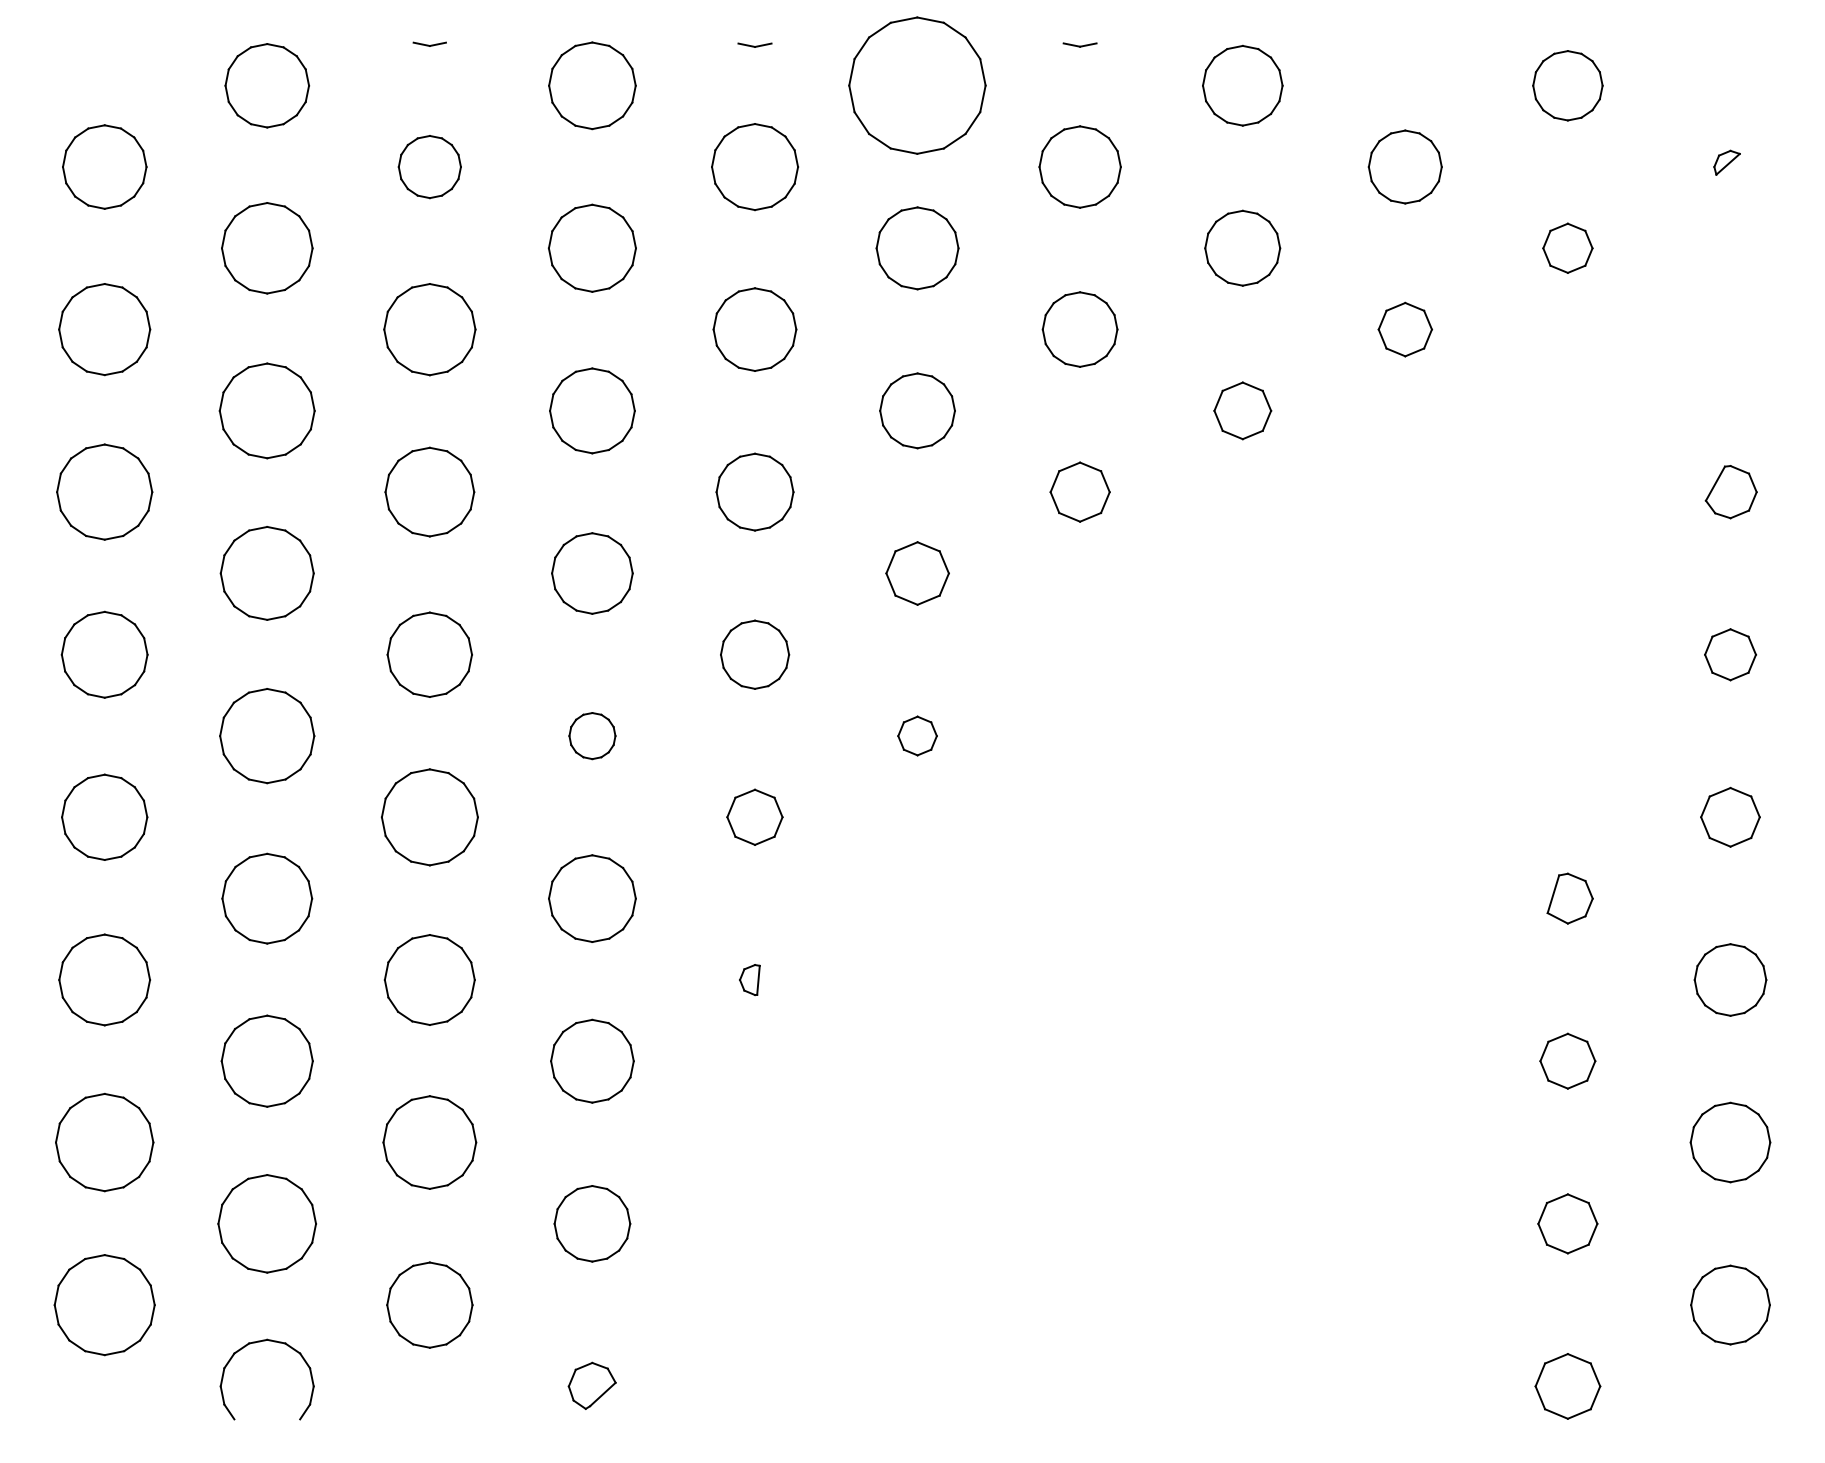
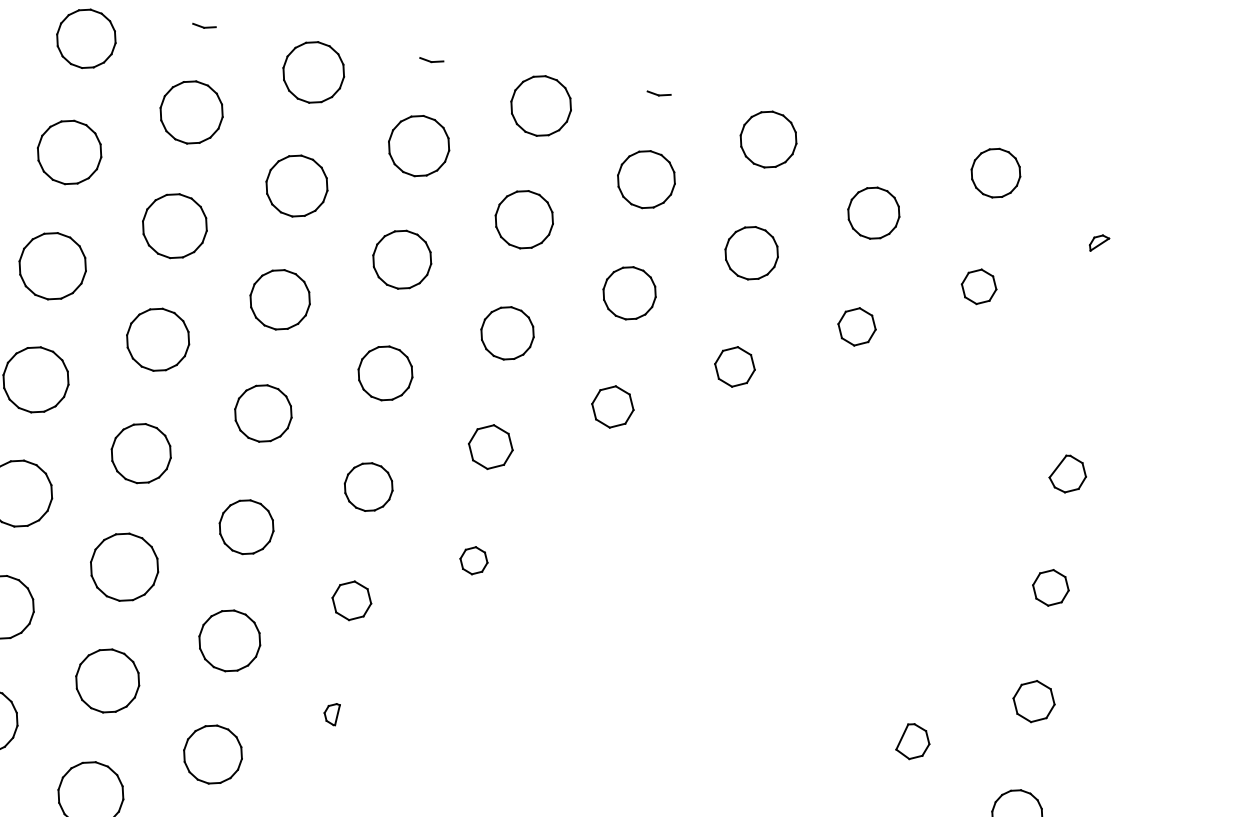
part: (917, 85) -> (541, 105), size x0.62
part: (429, 166) -> (191, 112), size x1.43
part: (592, 735) -> (246, 526), size x1.67

